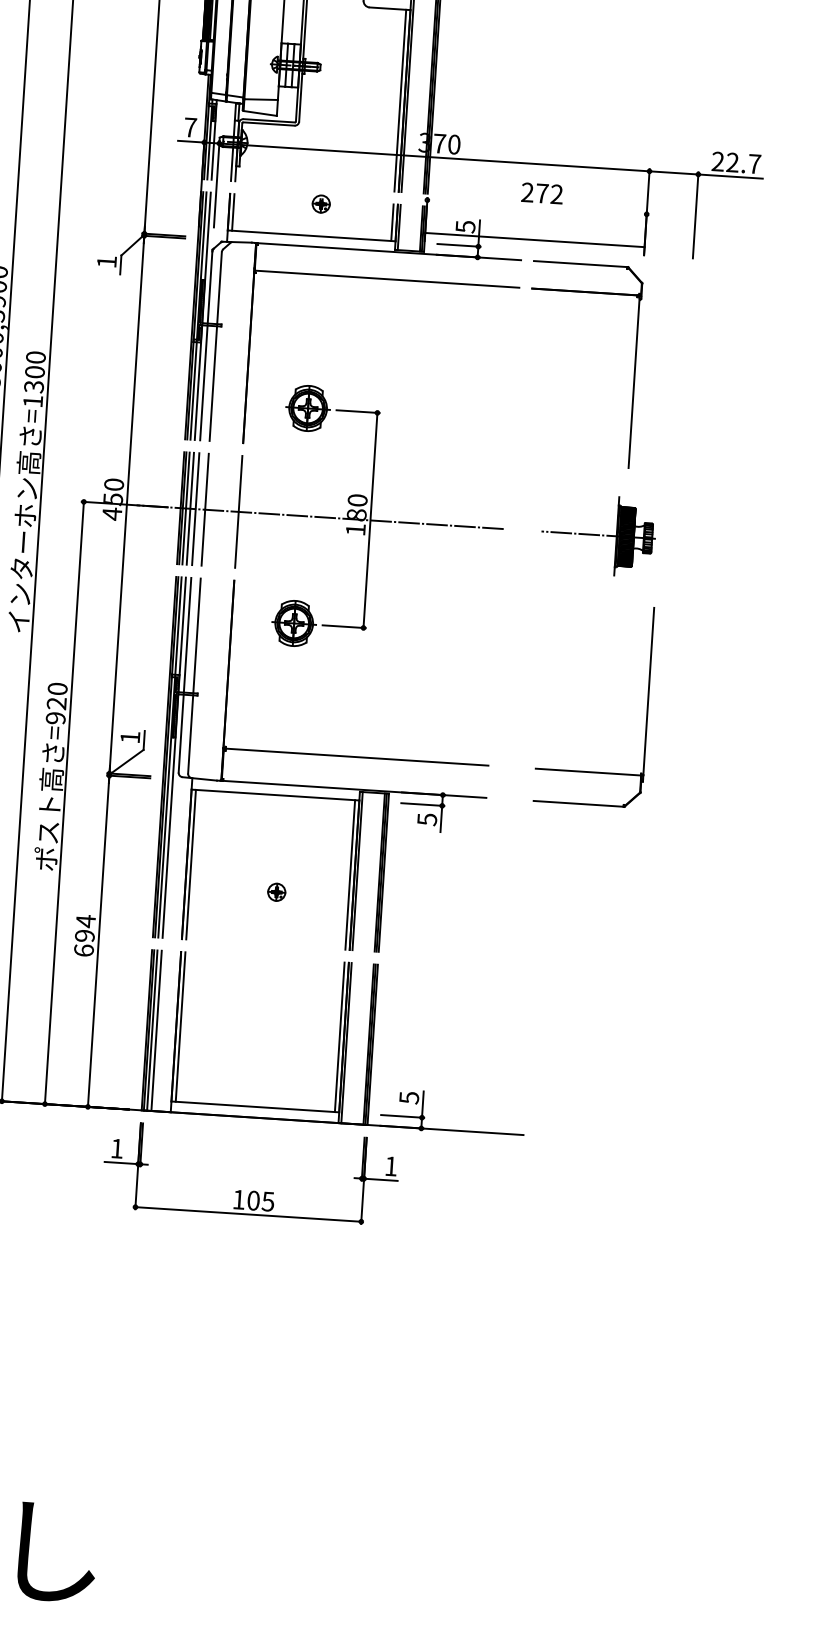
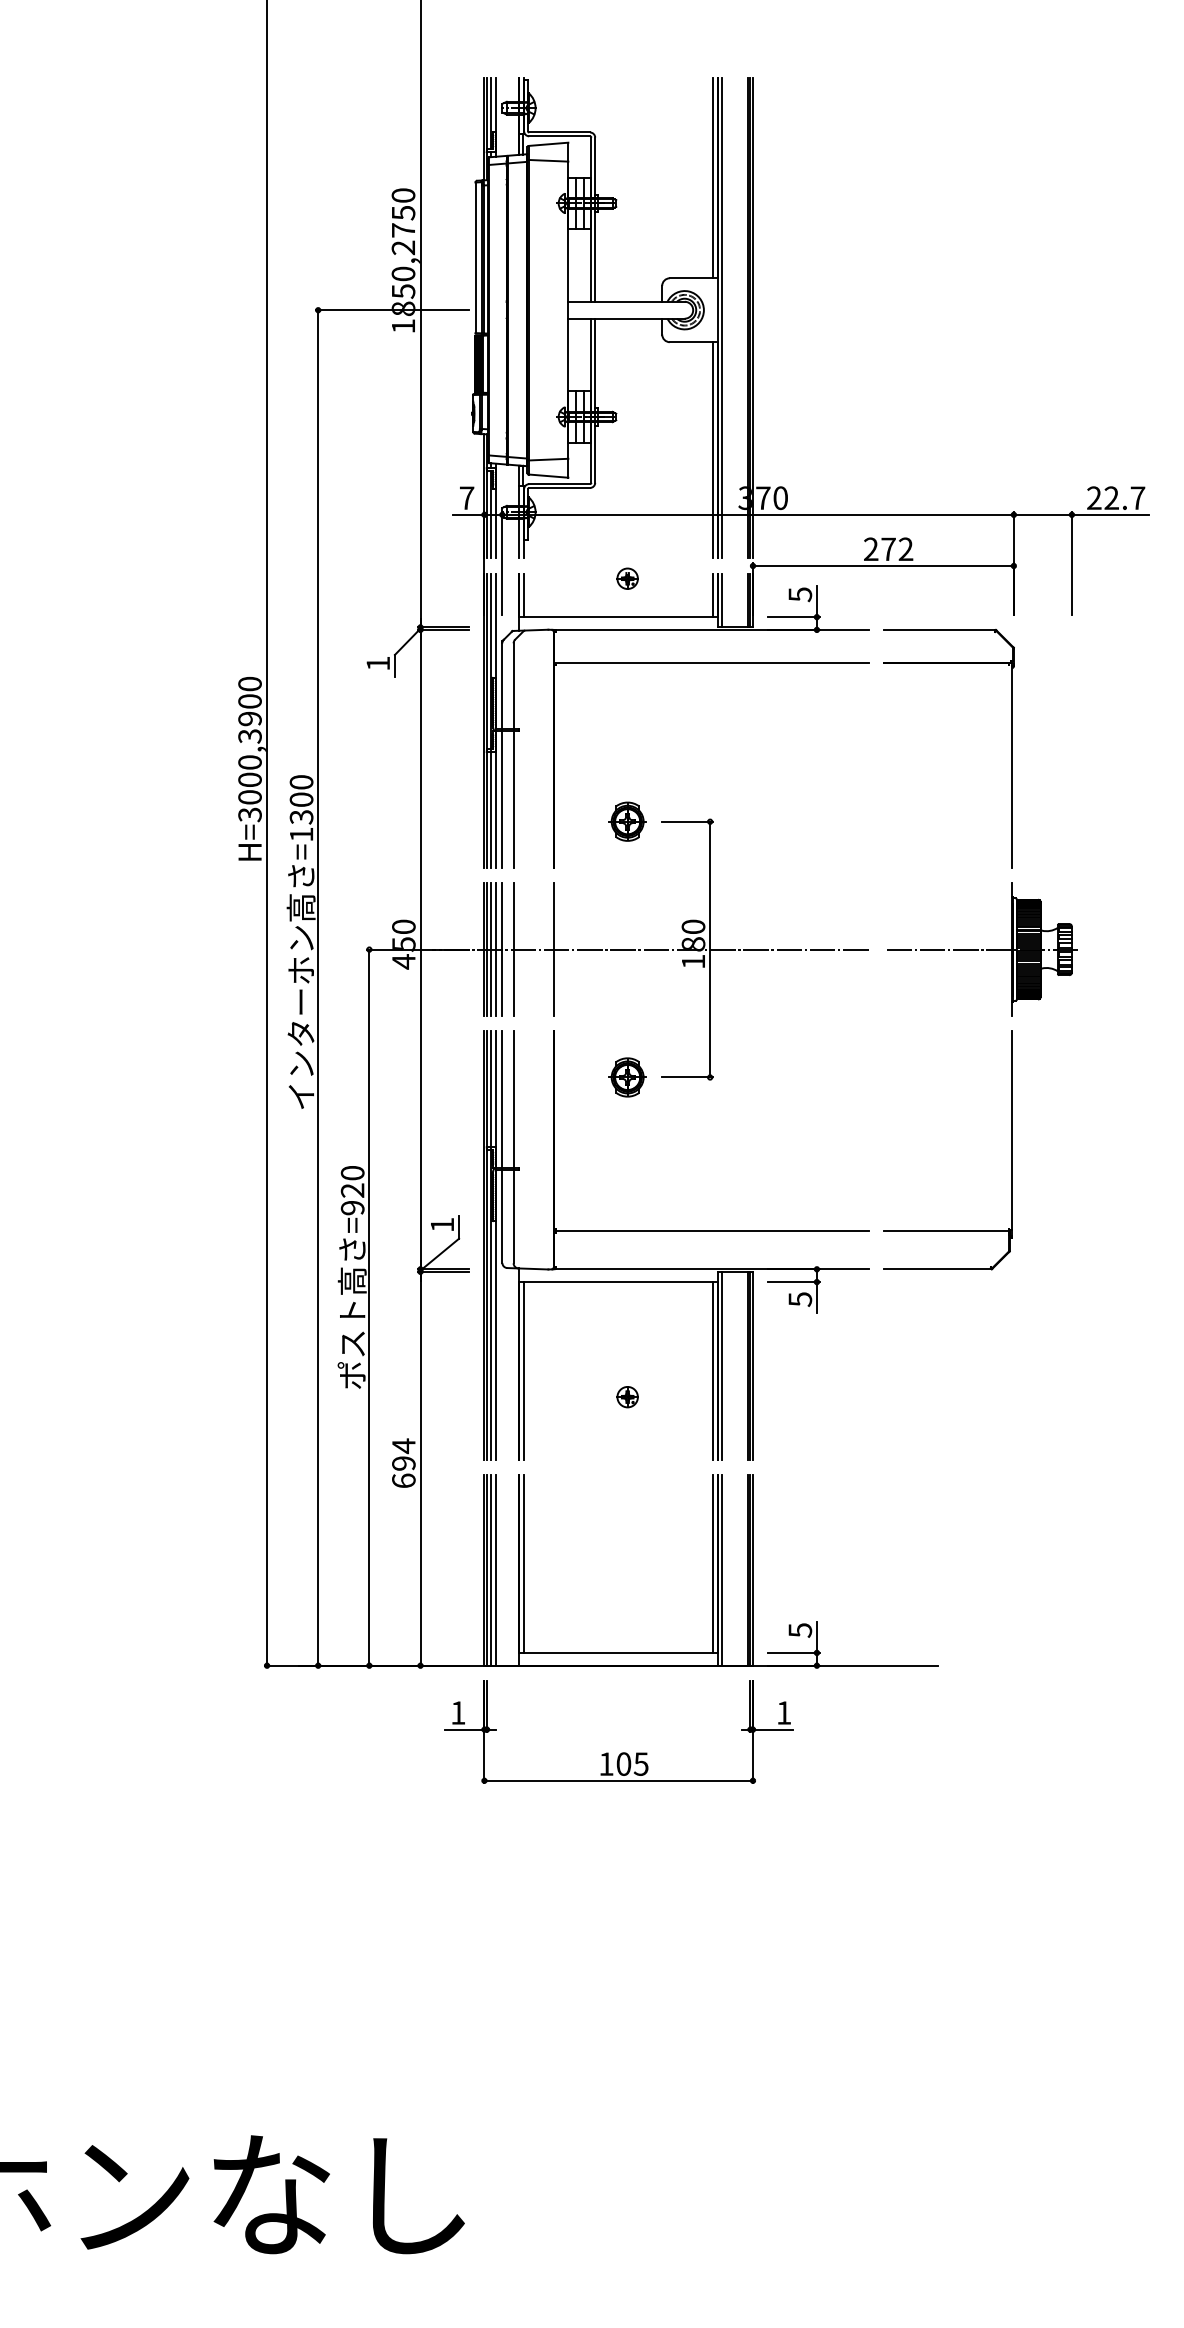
line: (535, 239) -> (883, 565), moved
part: (307, 408) -> (627, 821), size x0.71
part: (599, 535) -> (982, 949), size x1.43
part: (294, 623) -> (627, 1077), size x0.71
part: (647, 707) -> (1011, 1150), moved

